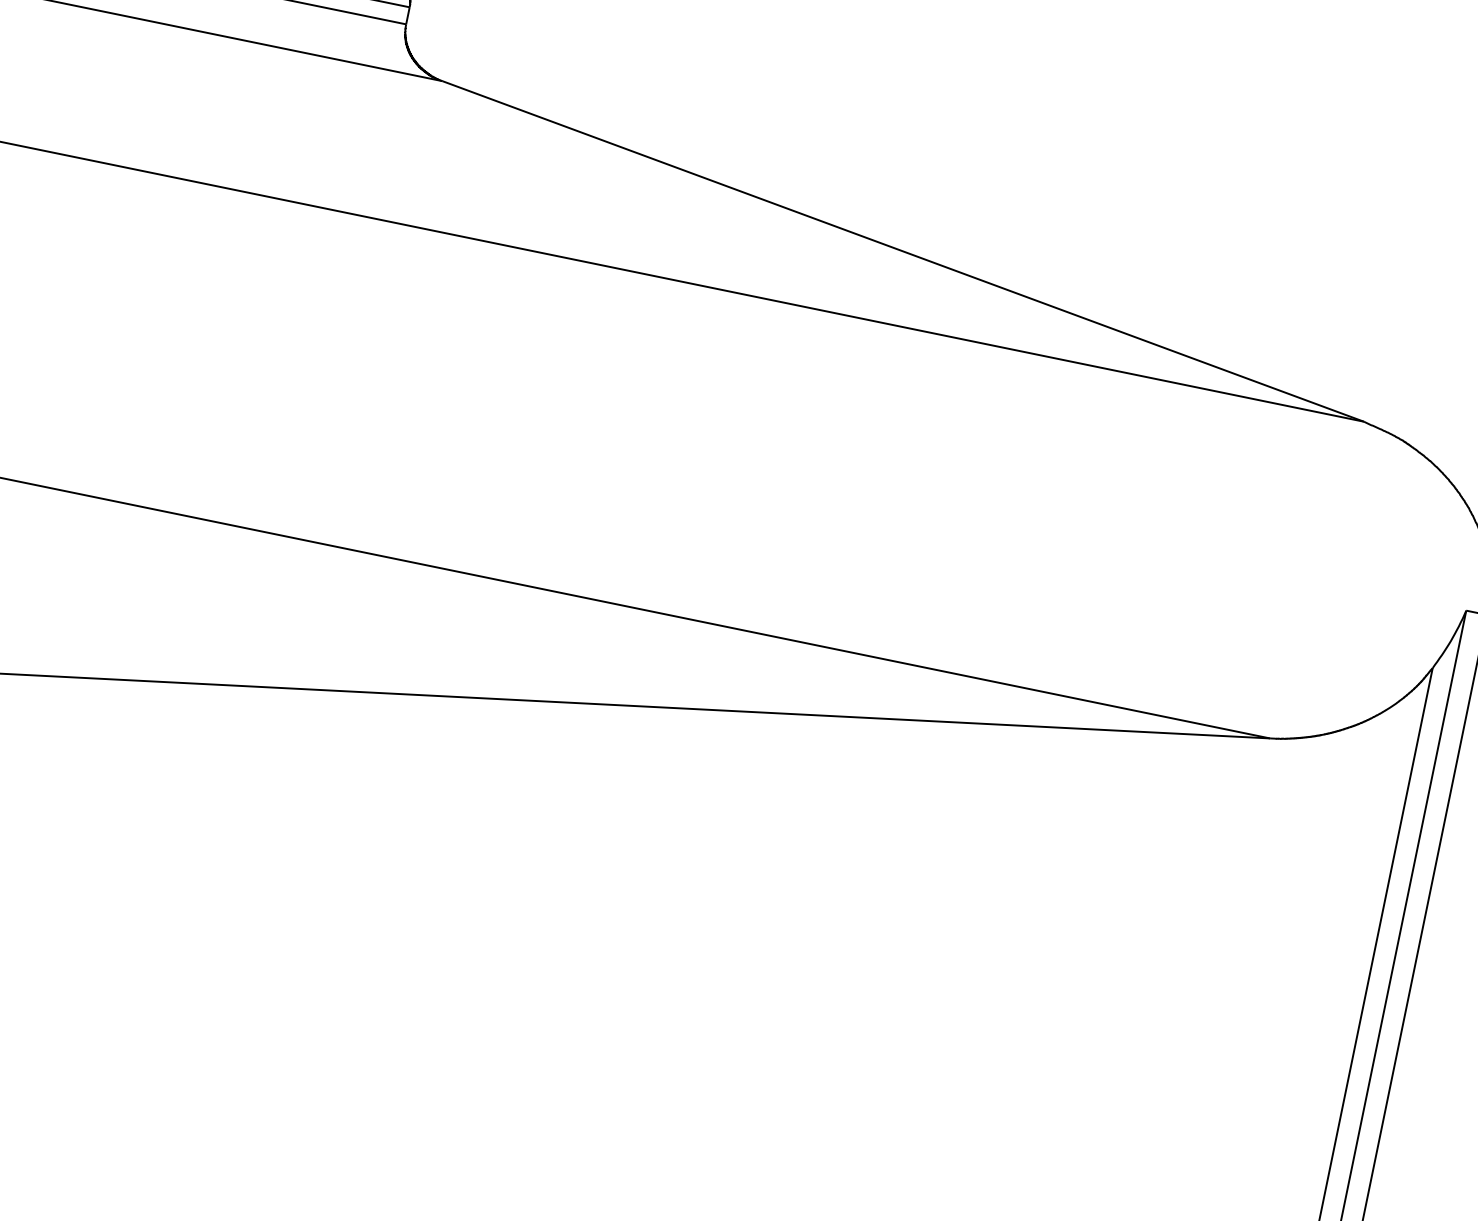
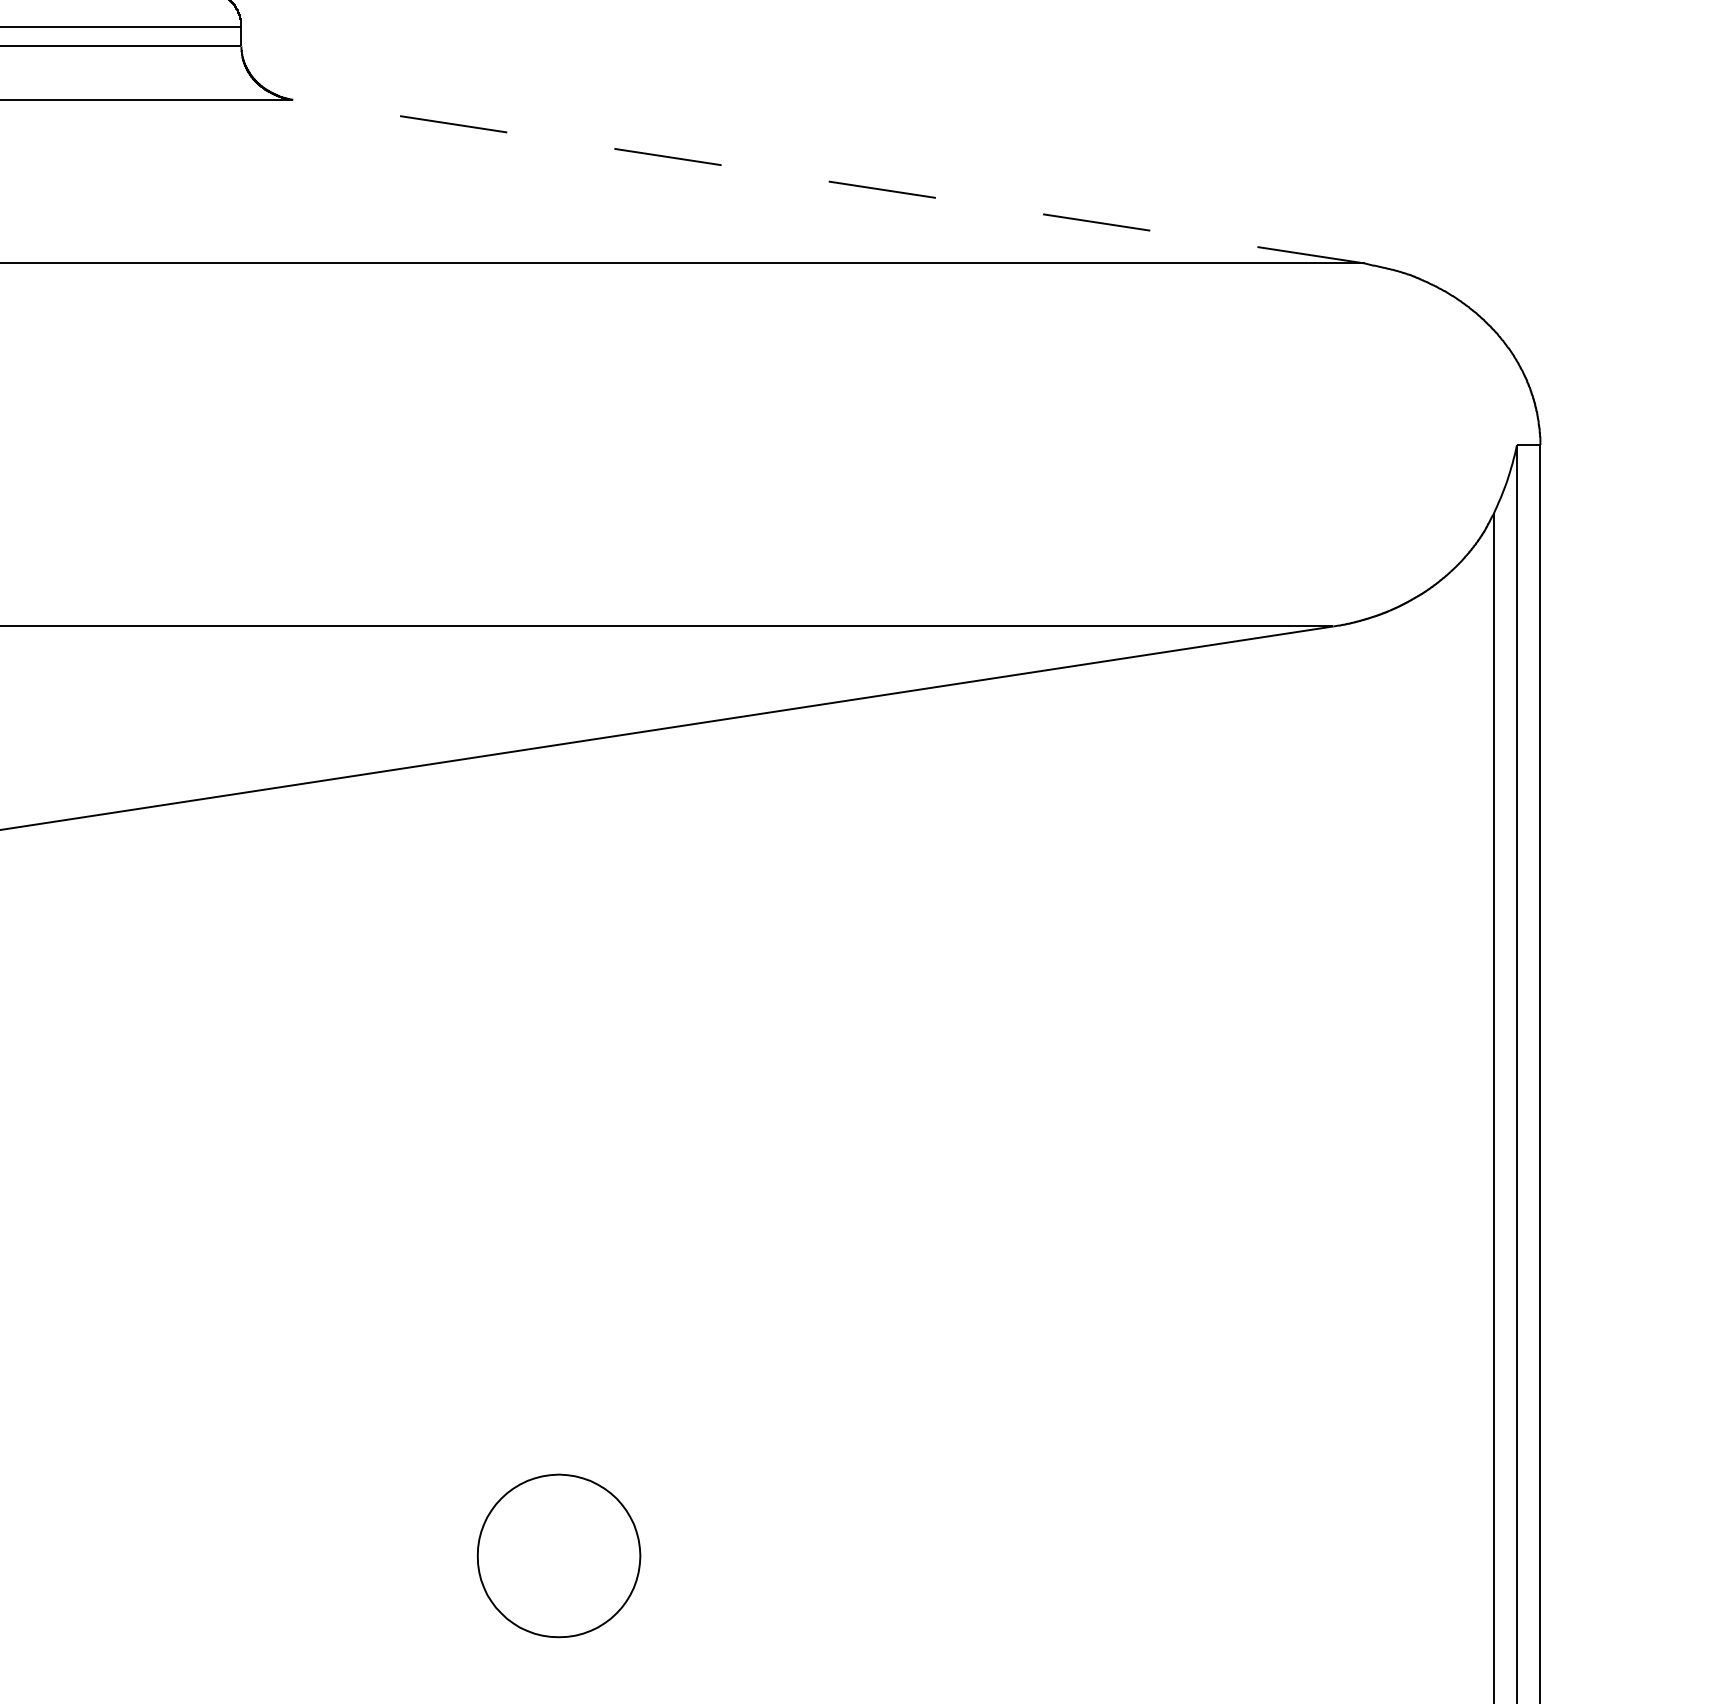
line: (902, 251) -> (828, 181), solid -> dashed

